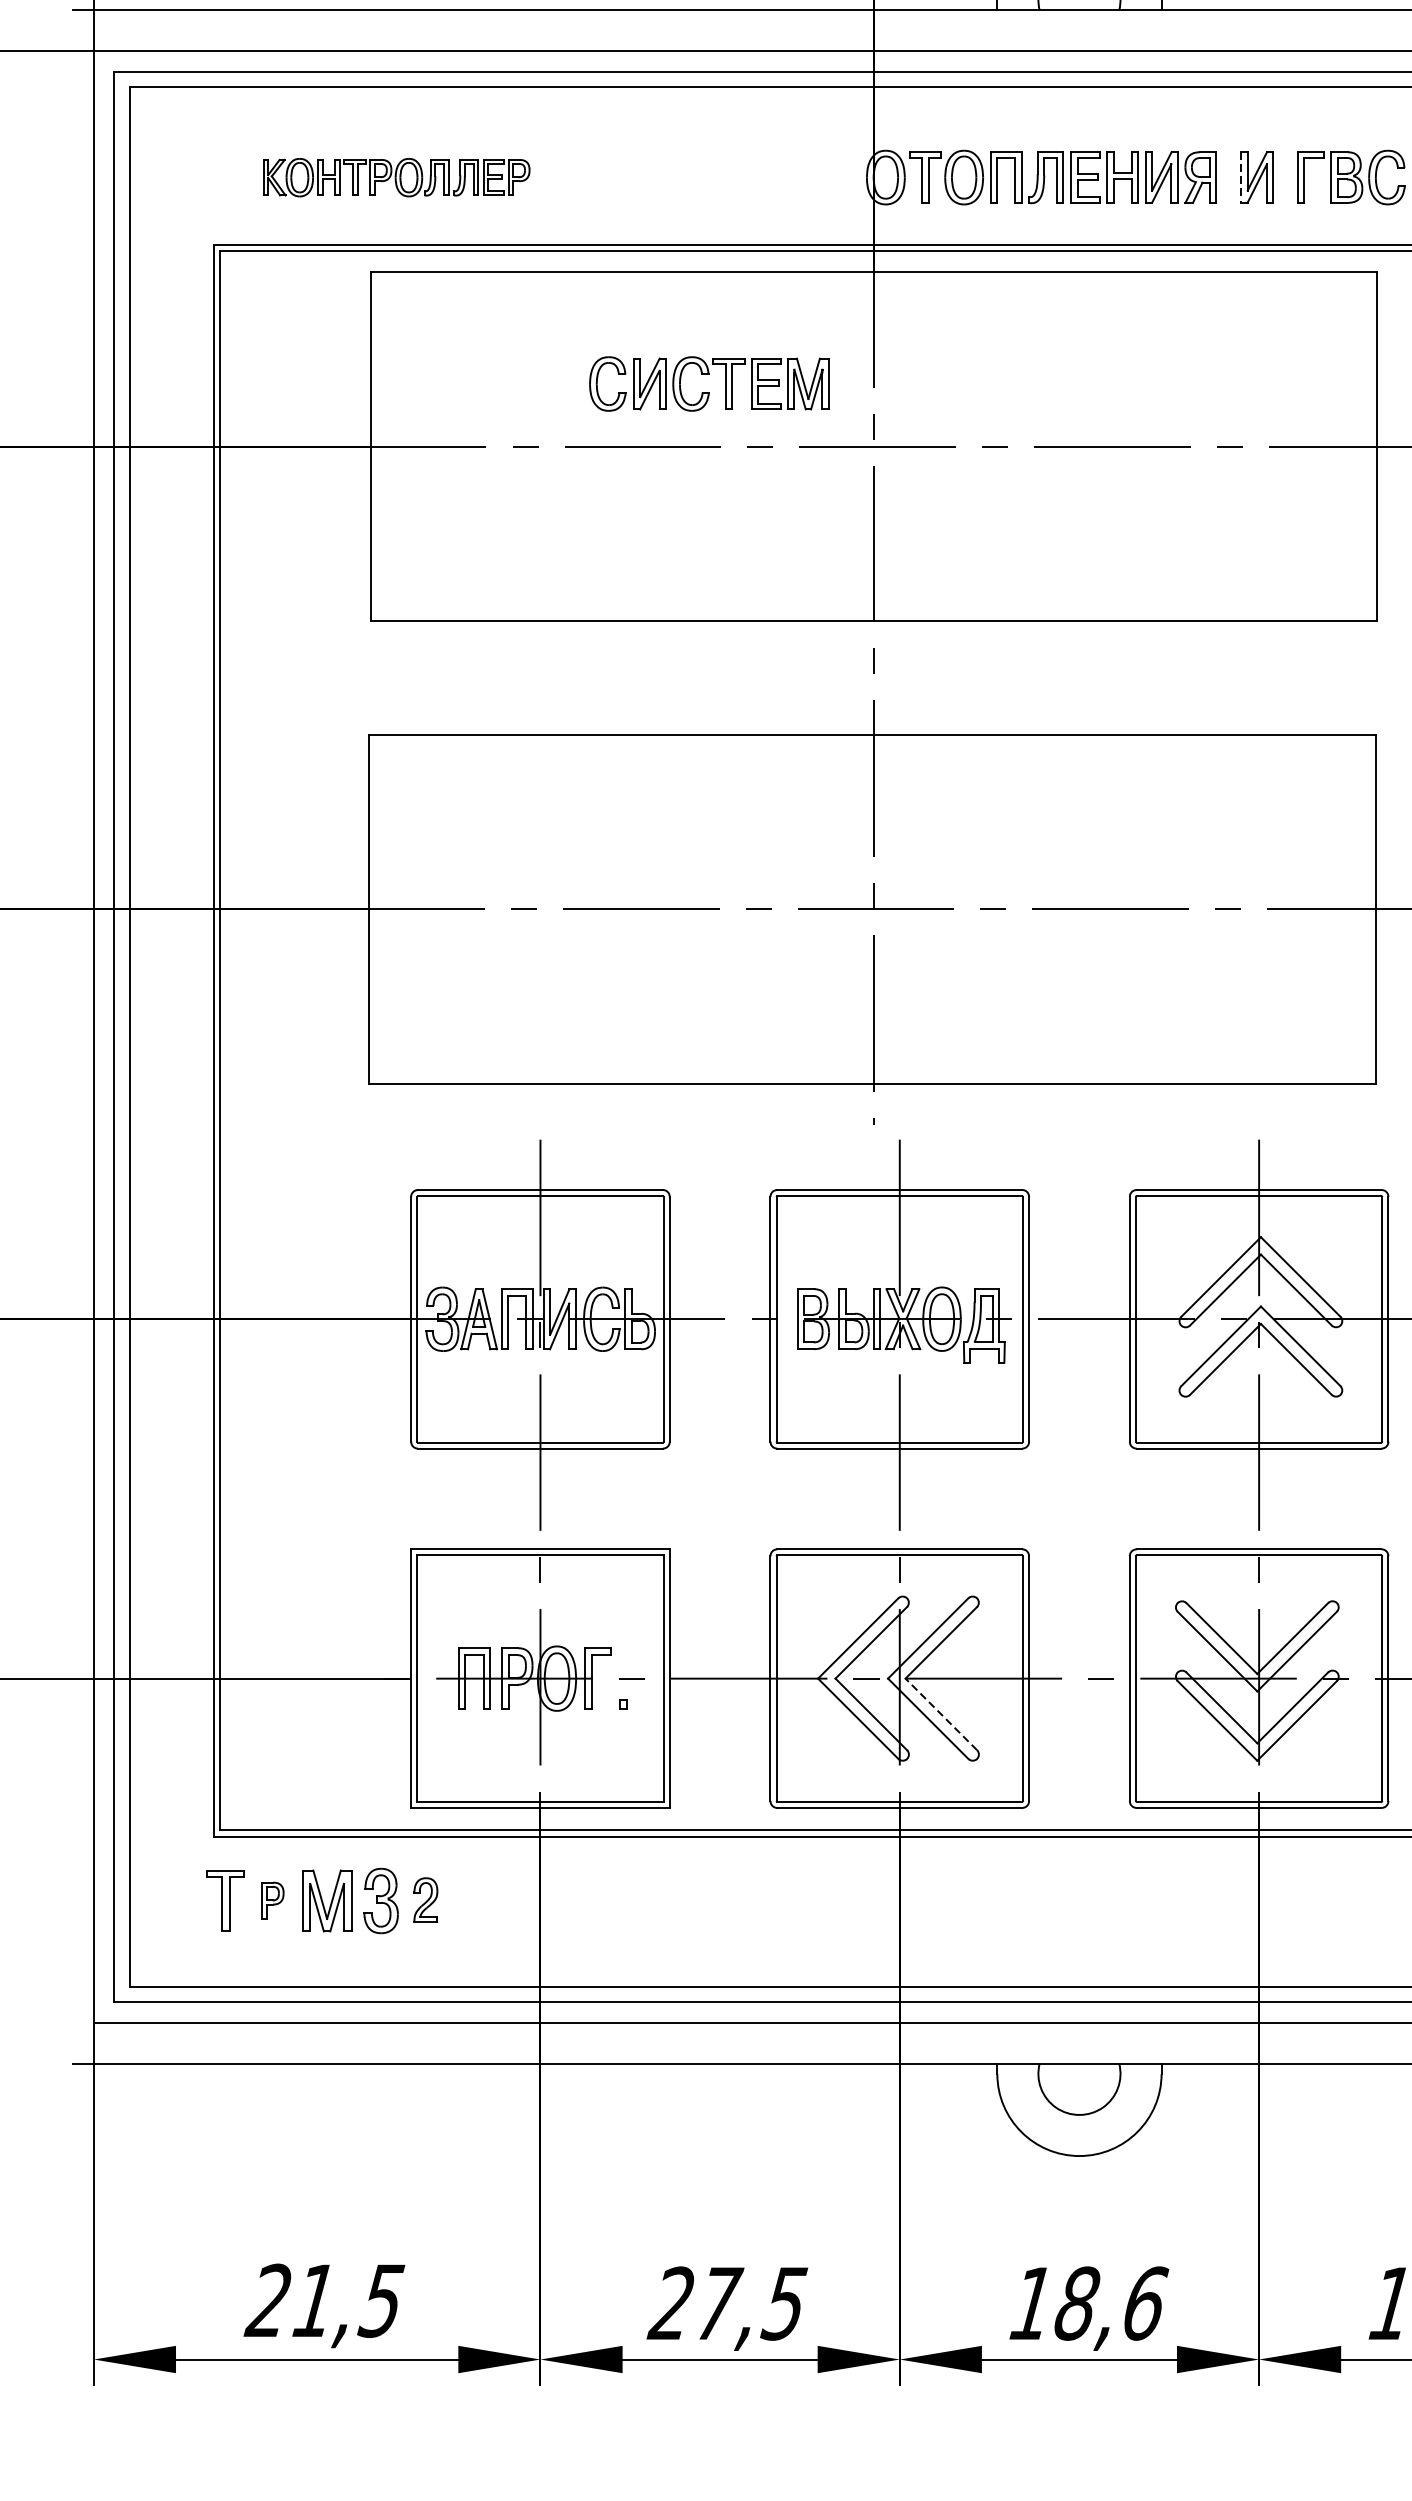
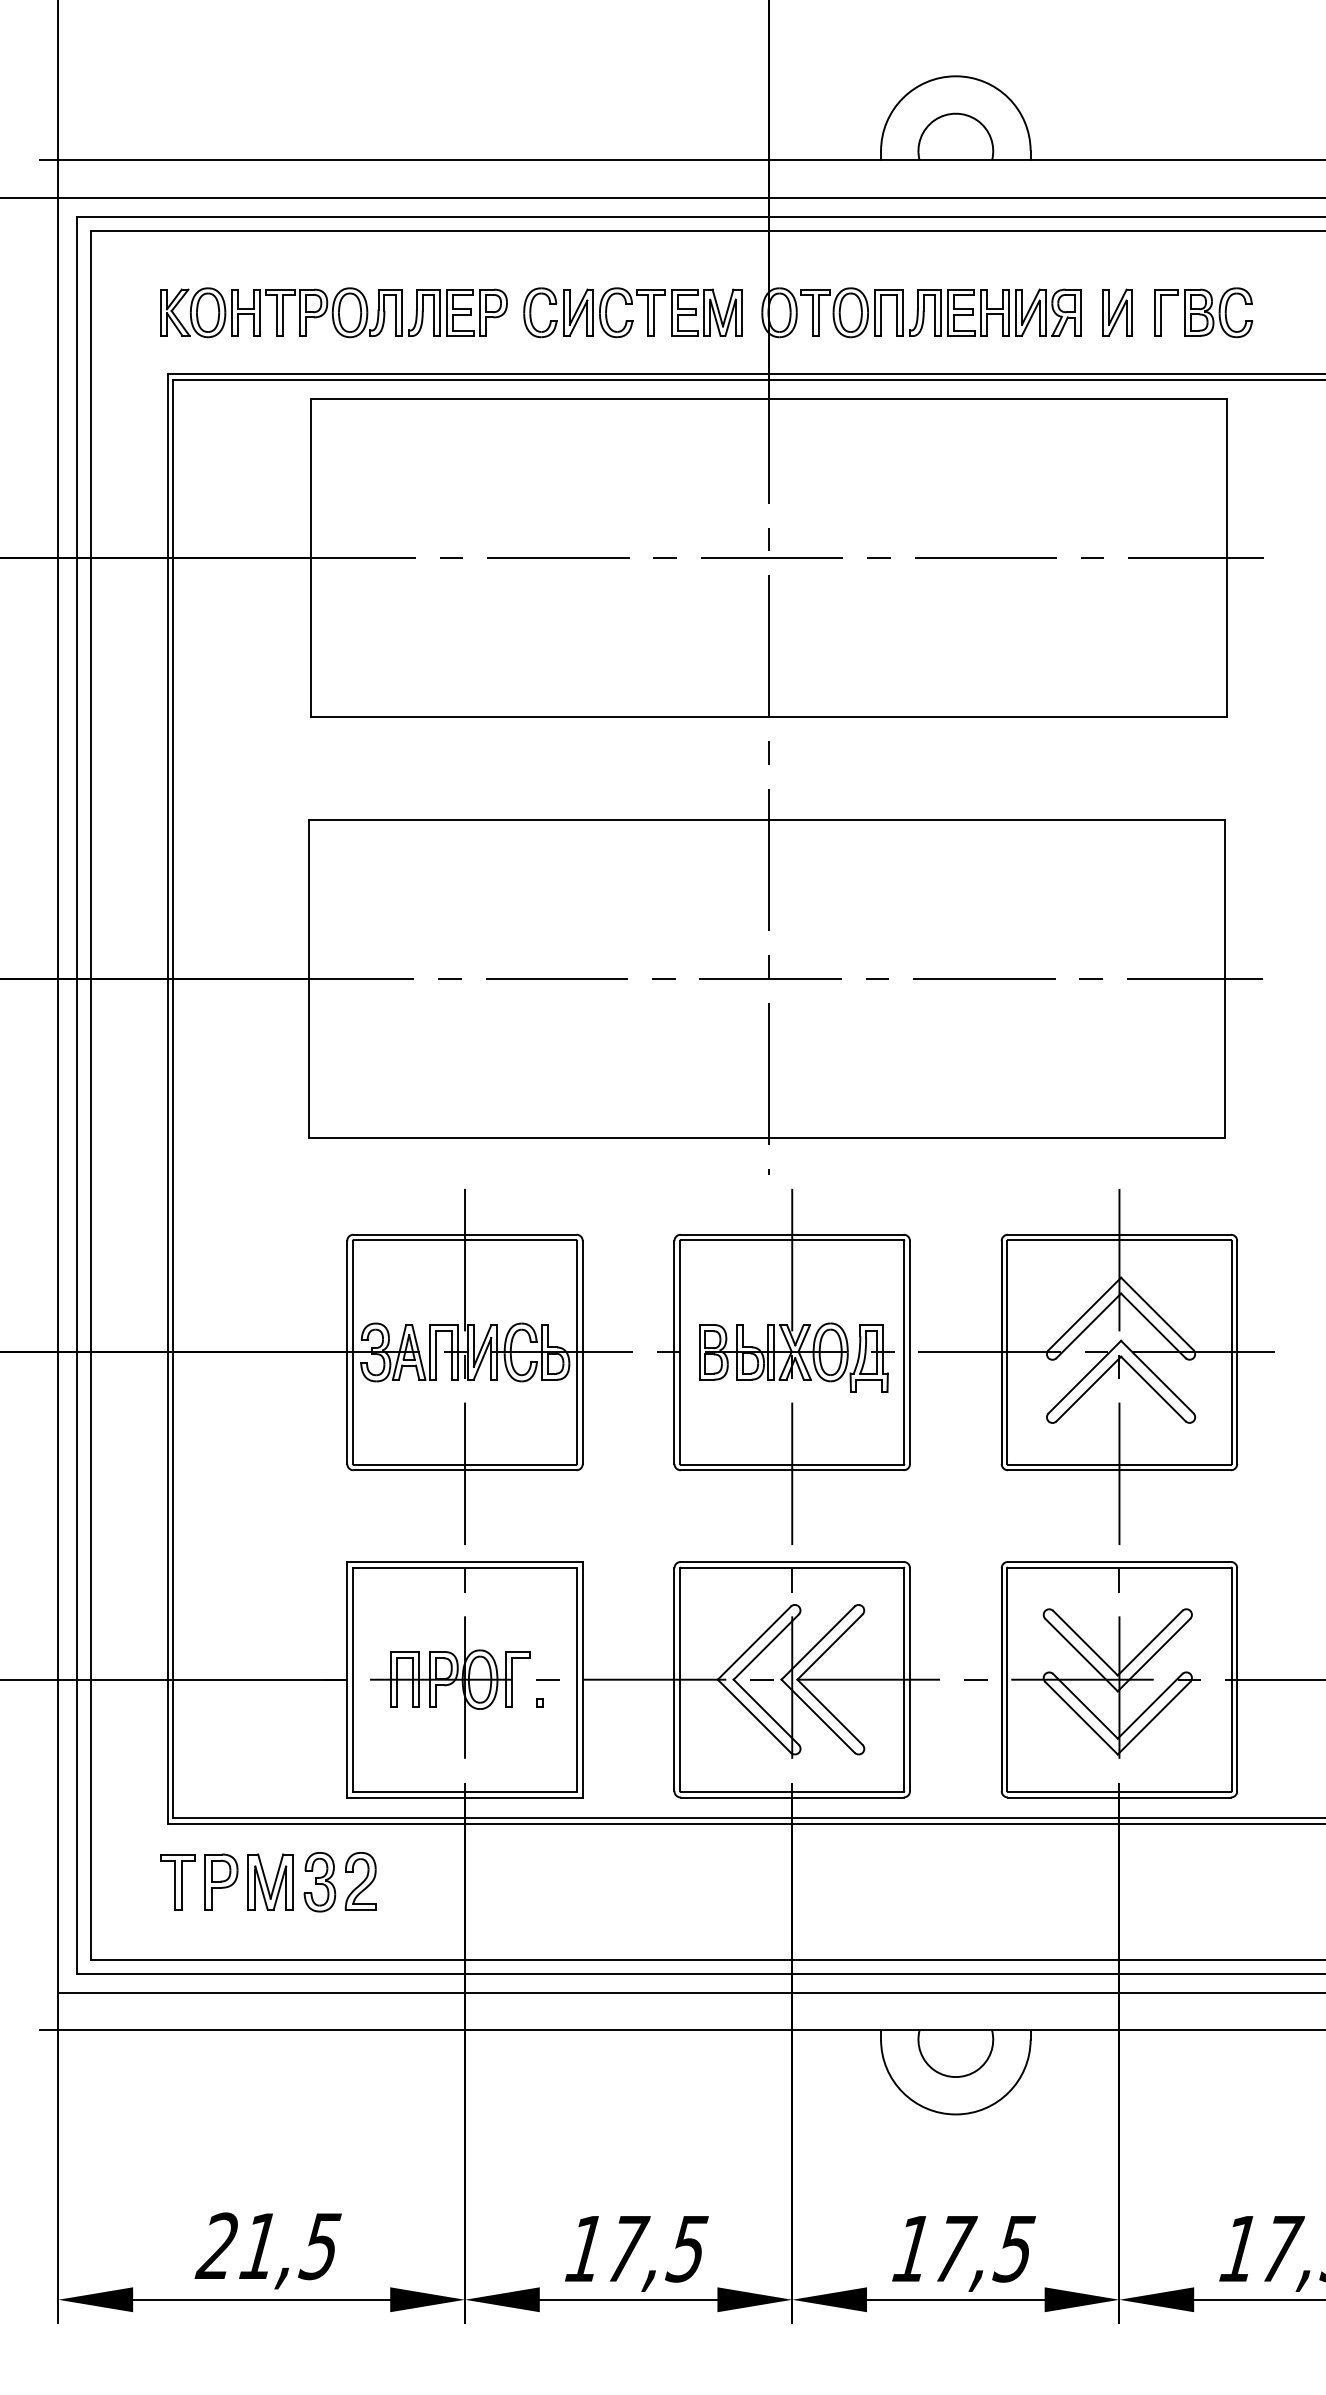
part: (396, 177) -> (333, 312), size x1.43
line: (1241, 178) -> (1103, 313), dashed -> solid
part: (709, 374) -> (632, 304), moved
line: (940, 1713) -> (829, 1711), dashed -> solid
part: (273, 1900) -> (221, 1881), size x1.67
part: (425, 1900) -> (360, 1881), size x1.43
text: (669, 2303) -> (582, 2248), 27,5 -> 17,5
text: (1112, 2303) -> (985, 2248), 18,6 -> 17,5

